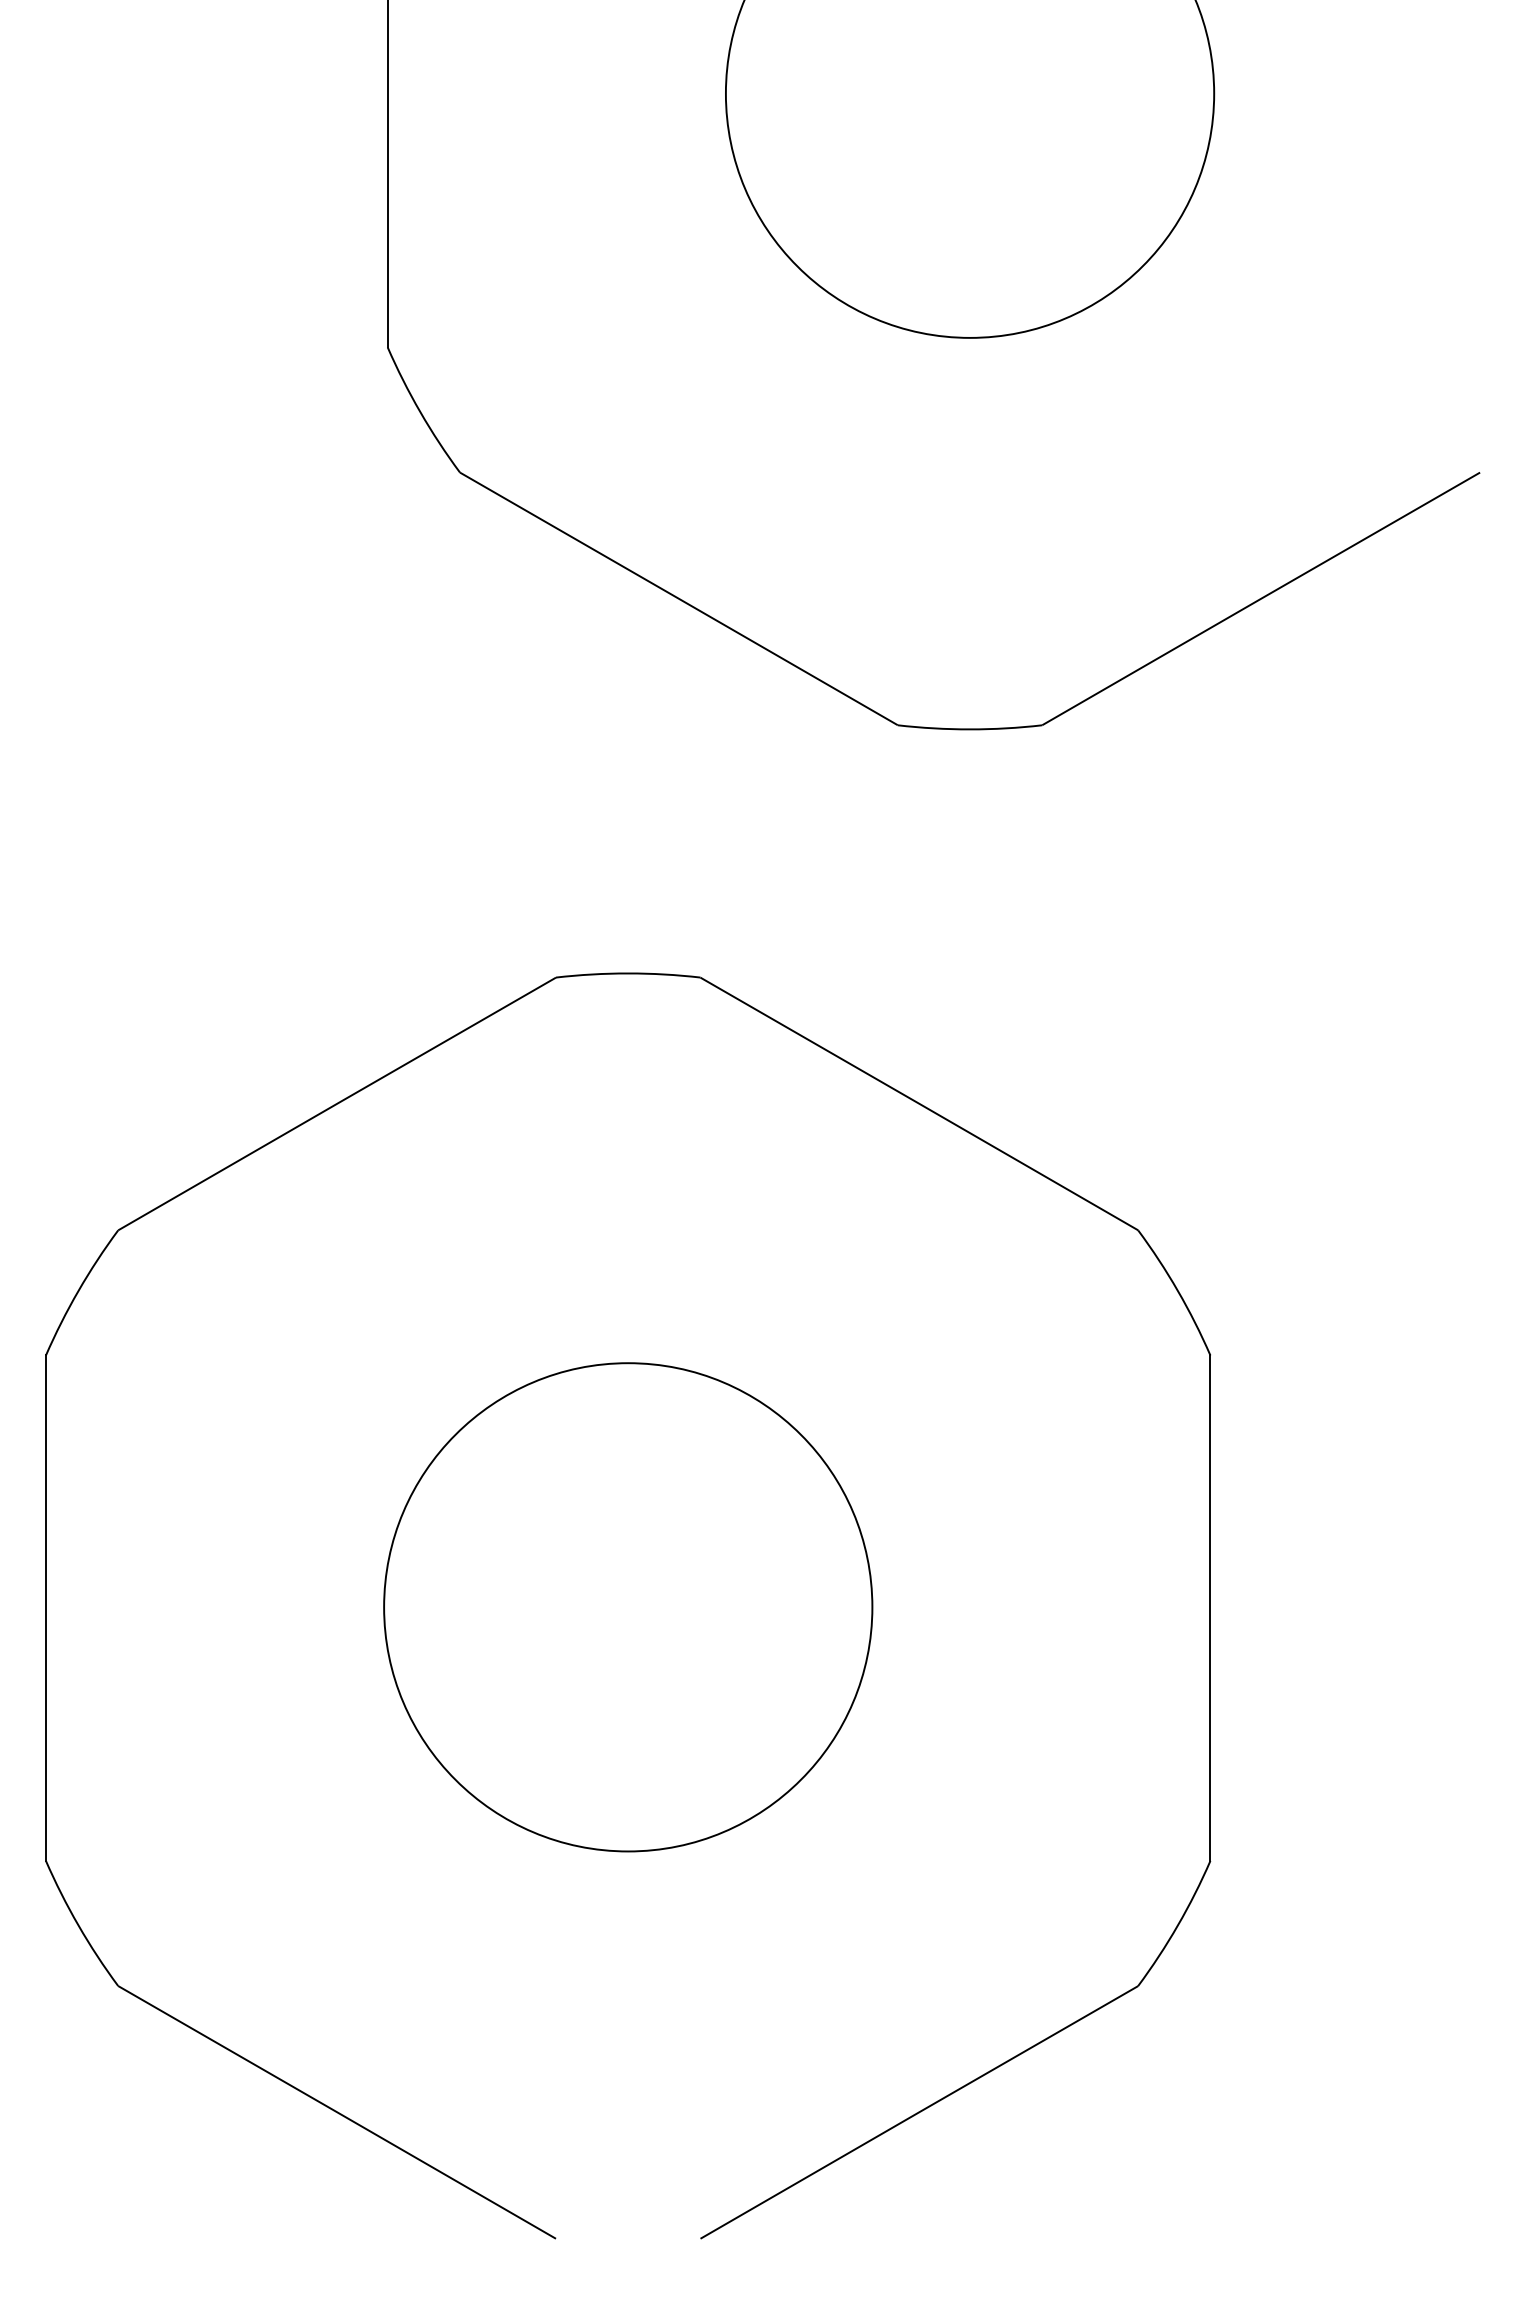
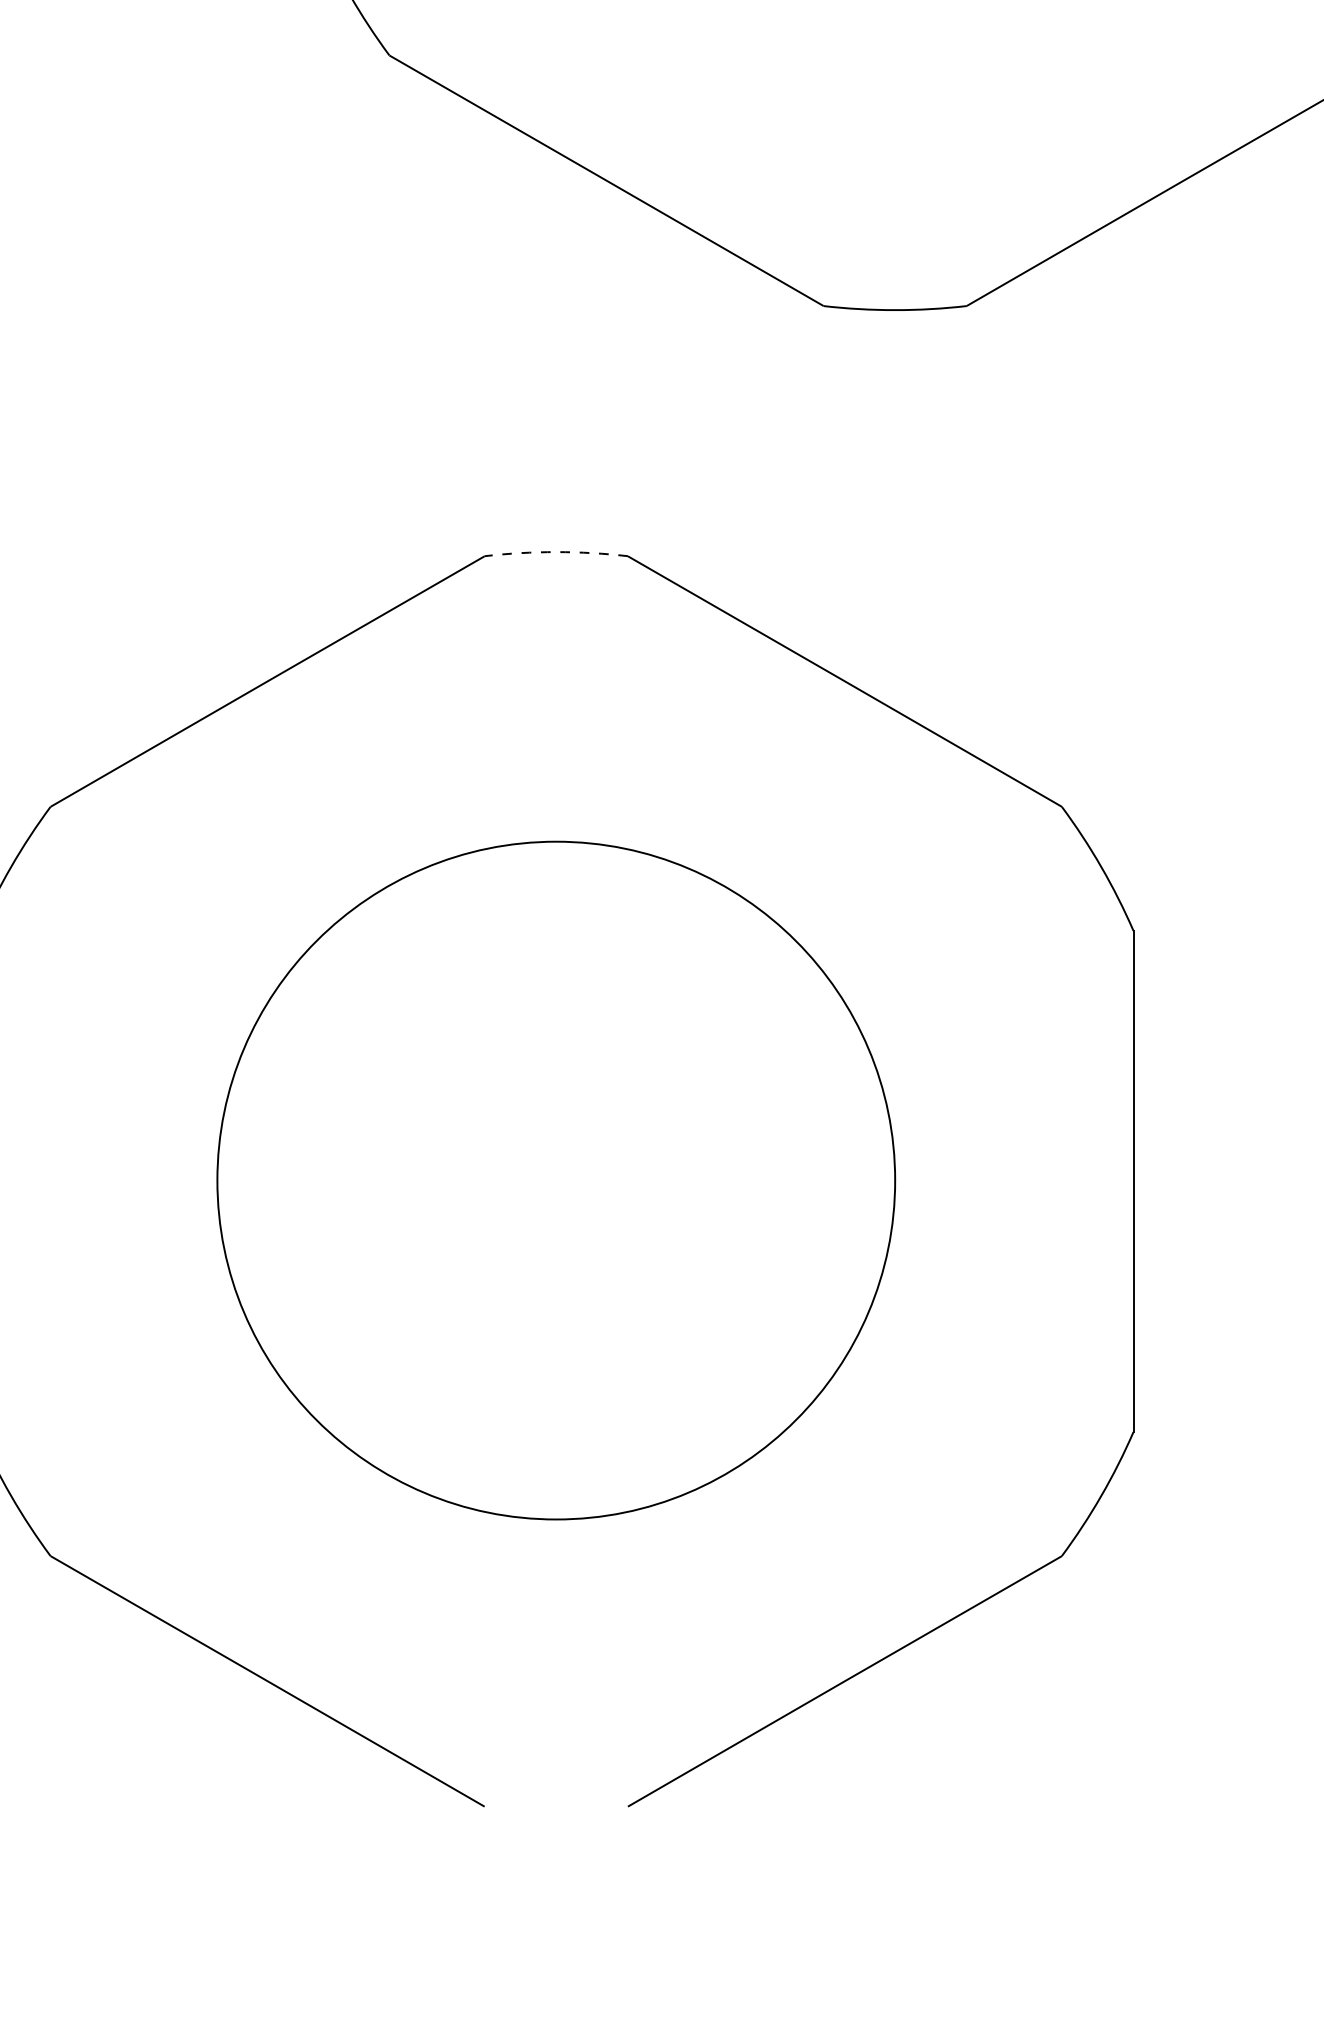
arc: (628, 973) -> (556, 552), solid -> dashed
circle: (628, 1607) -> (556, 1180), size x1.4

